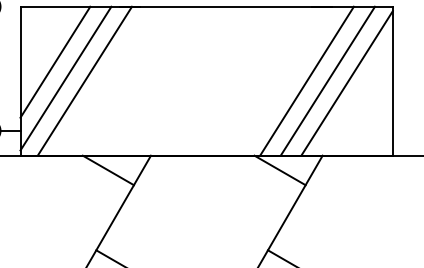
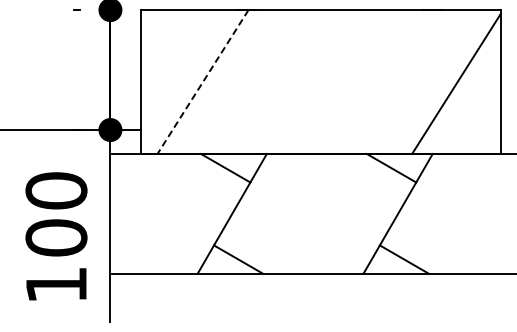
line: (55, 62) -> (174, 63), removed
line: (65, 78) -> (184, 79), removed
line: (84, 81) -> (202, 82), solid -> dashed
line: (306, 81) -> (417, 82), removed
line: (327, 81) -> (437, 82), removed

